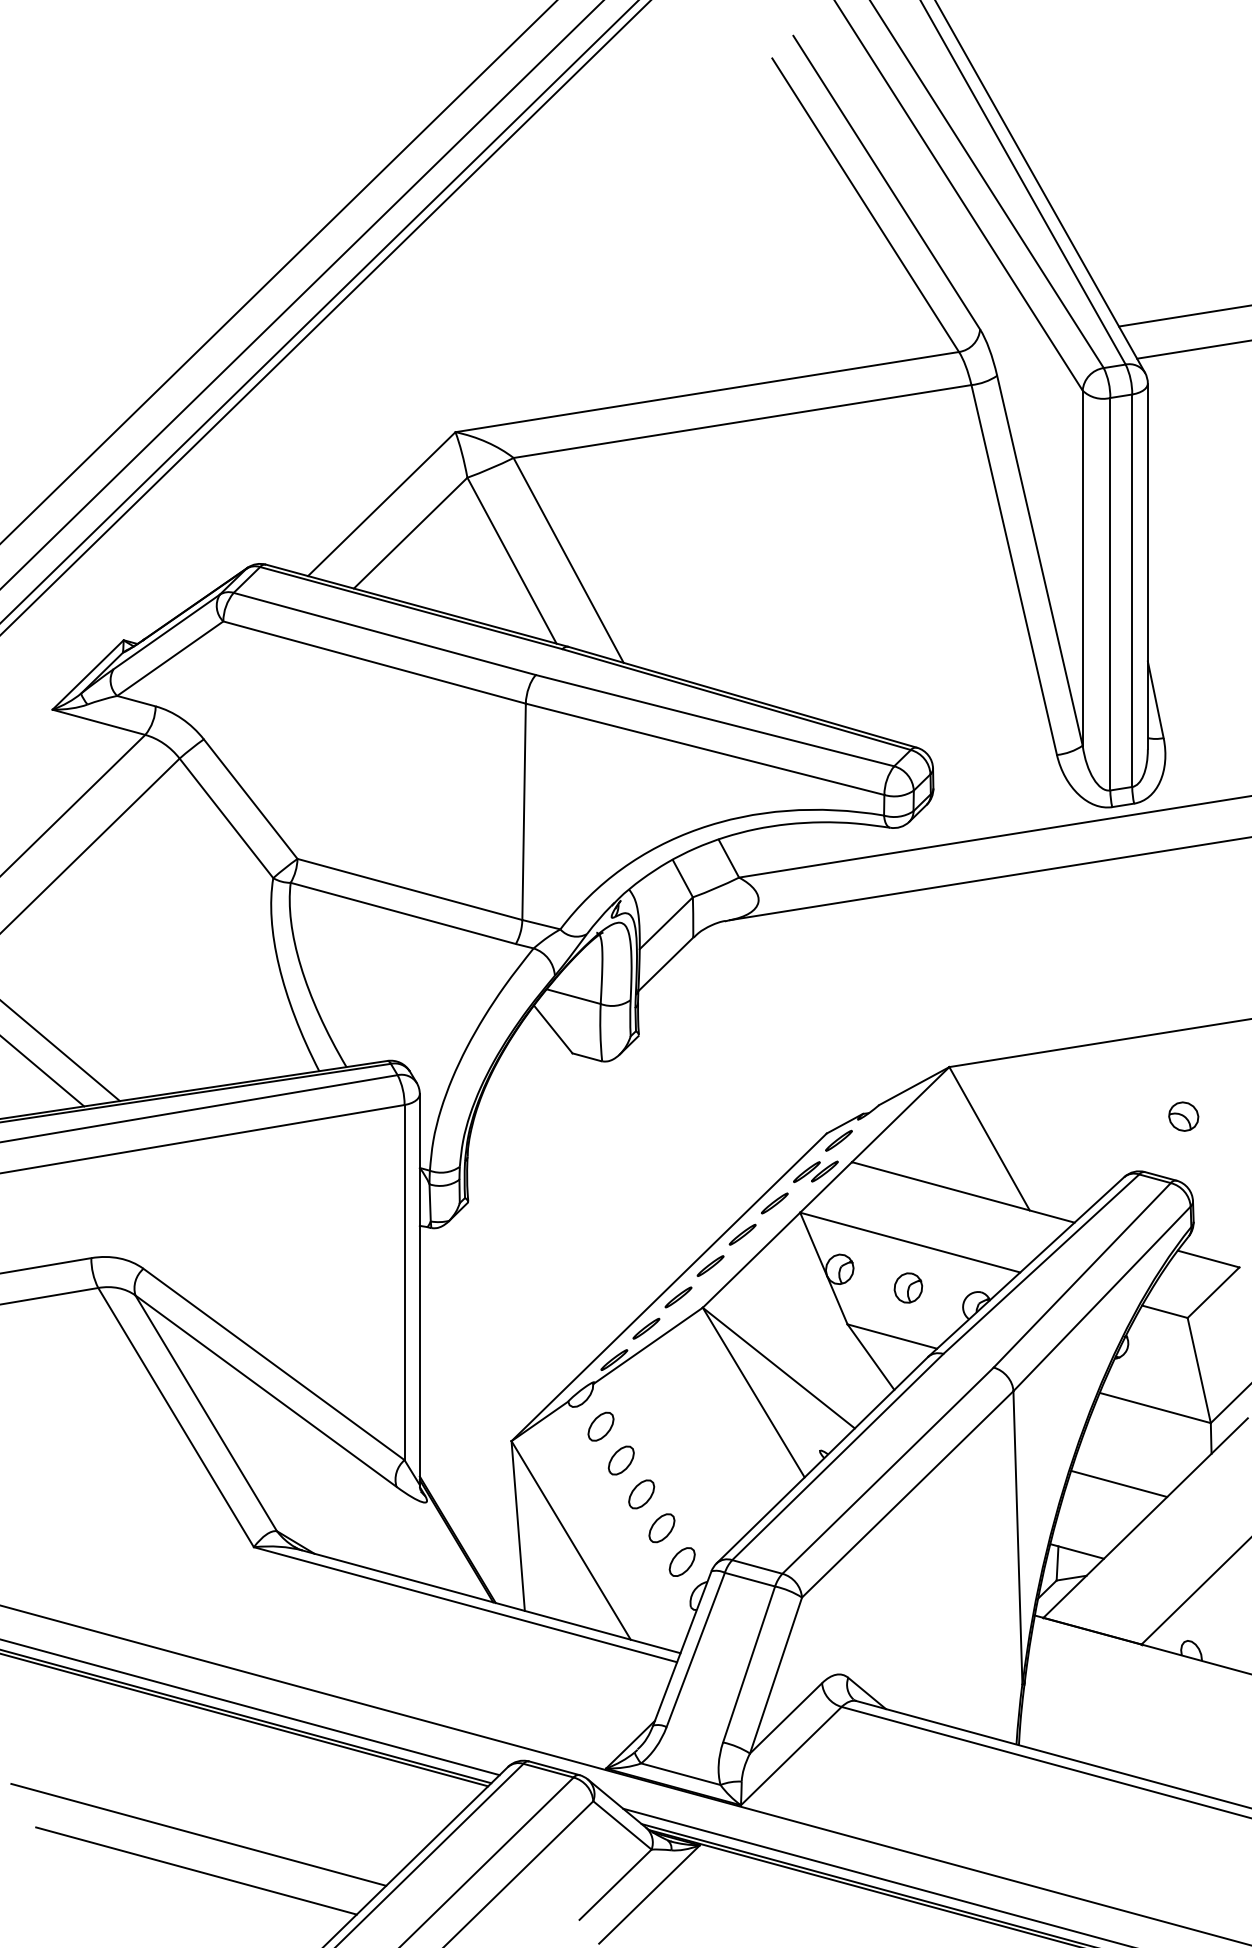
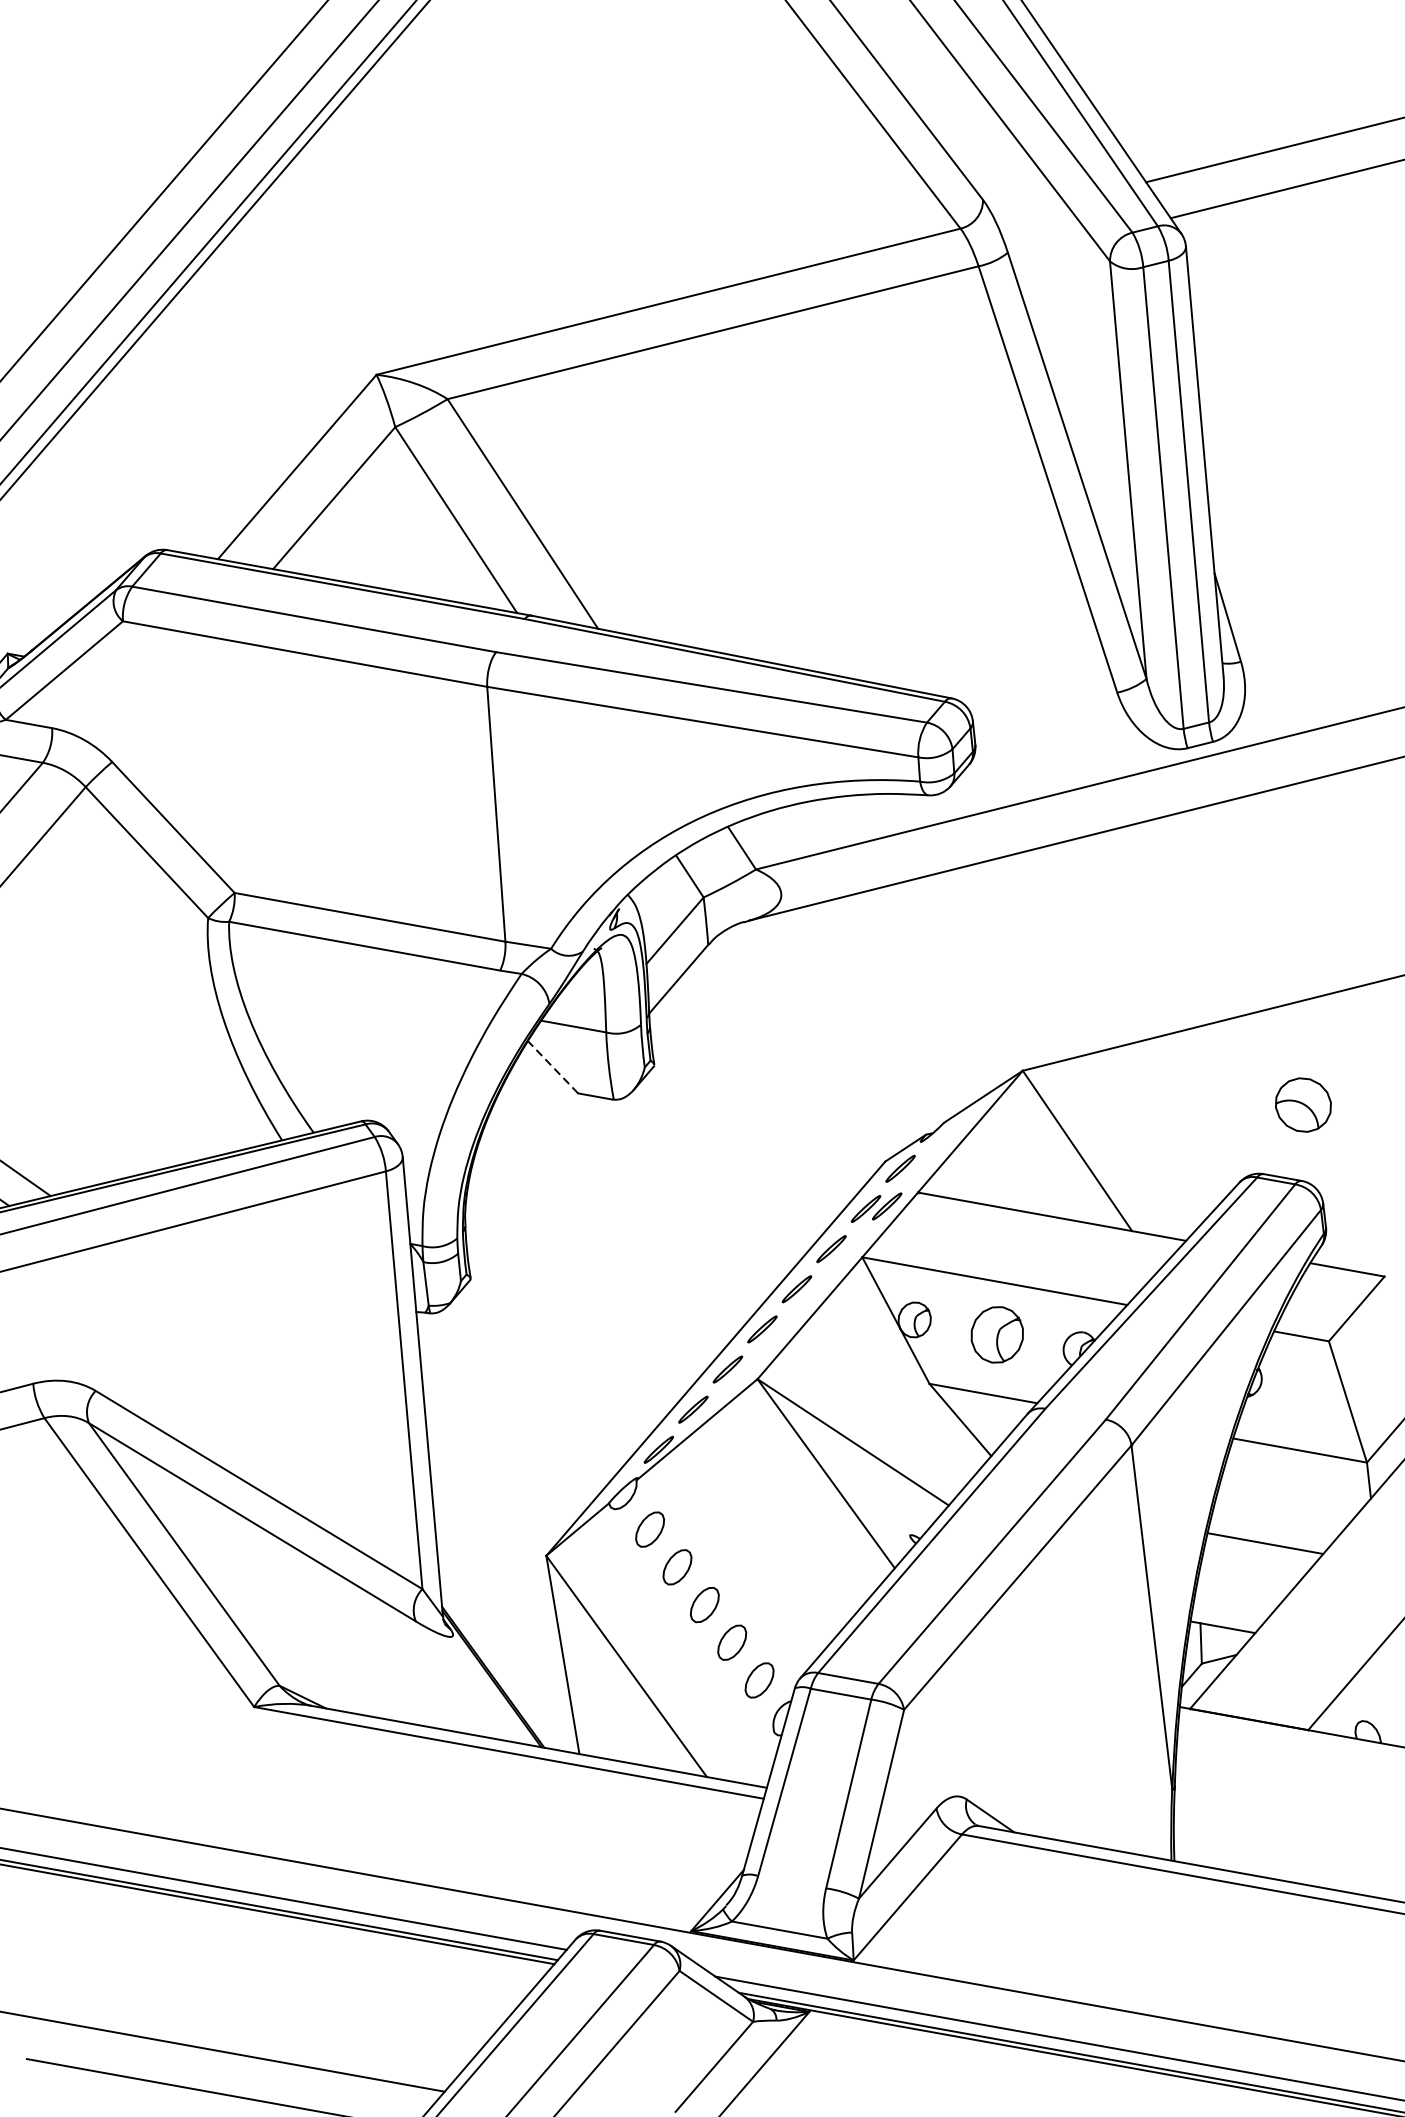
line: (553, 1029) -> (553, 1067), solid -> dashed
part: (1183, 1116) -> (1303, 1104), size x1.6
part: (908, 1287) -> (997, 1334), size x1.6

